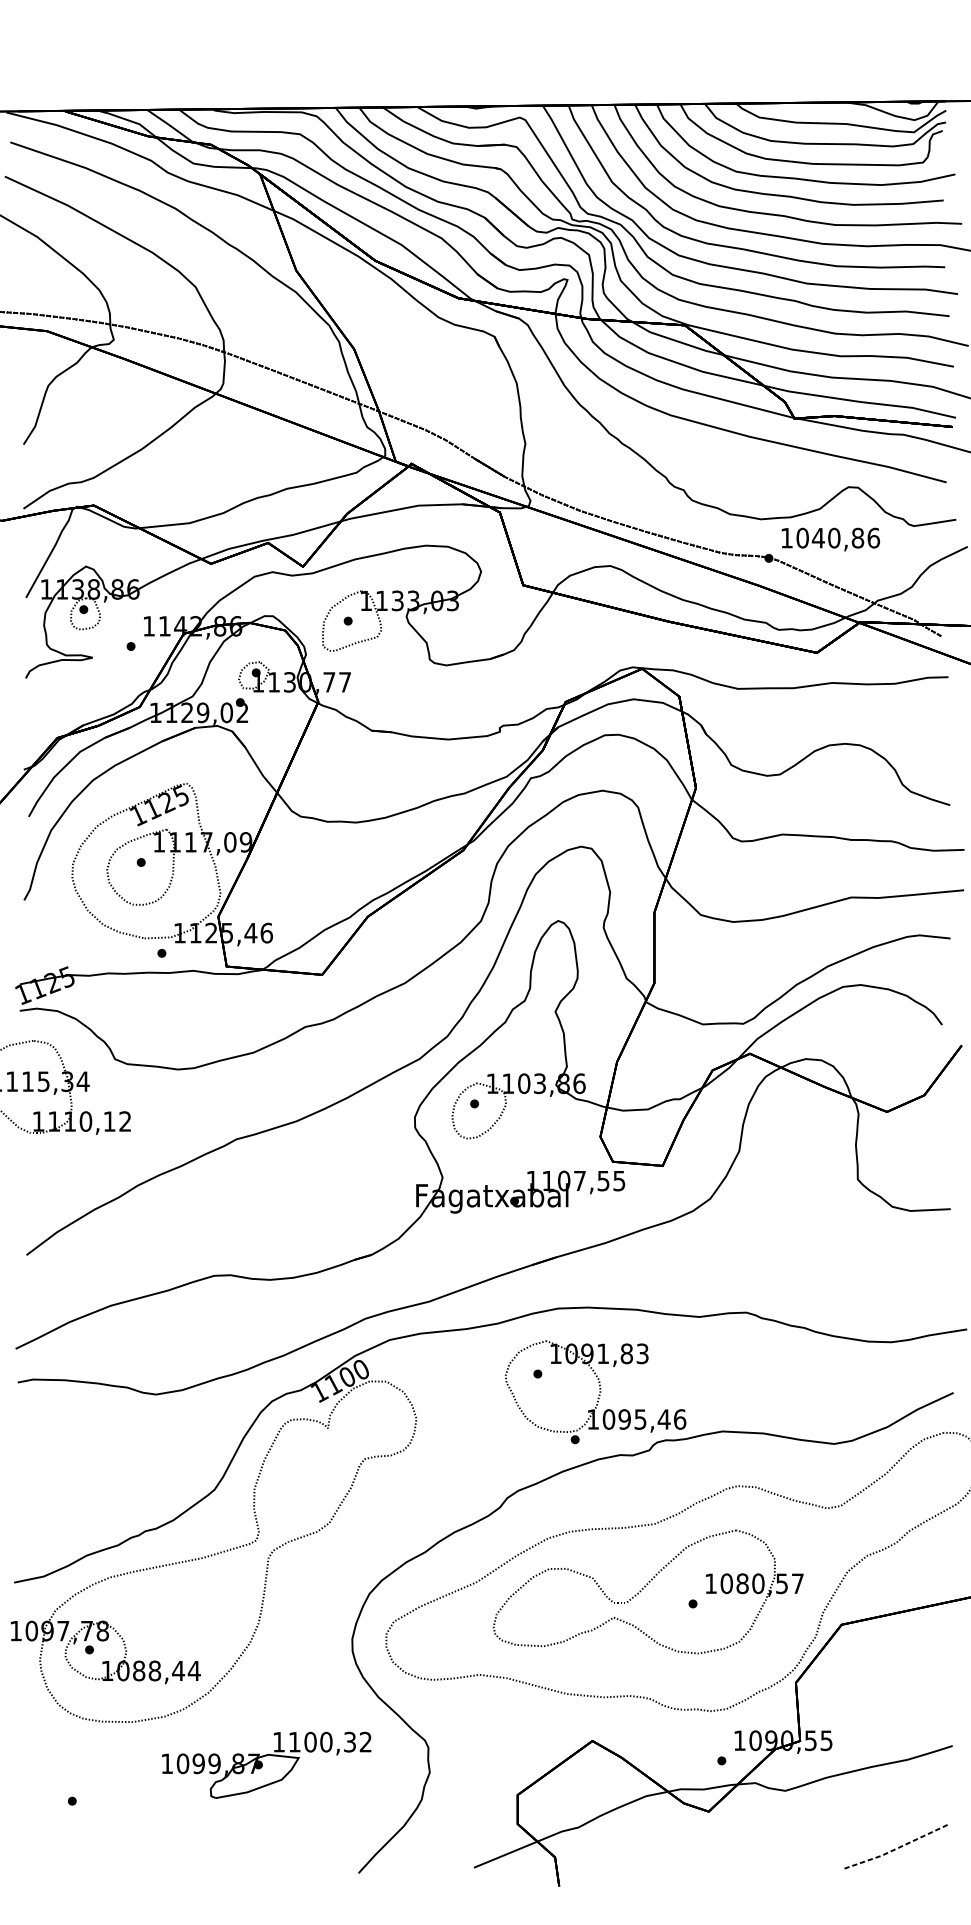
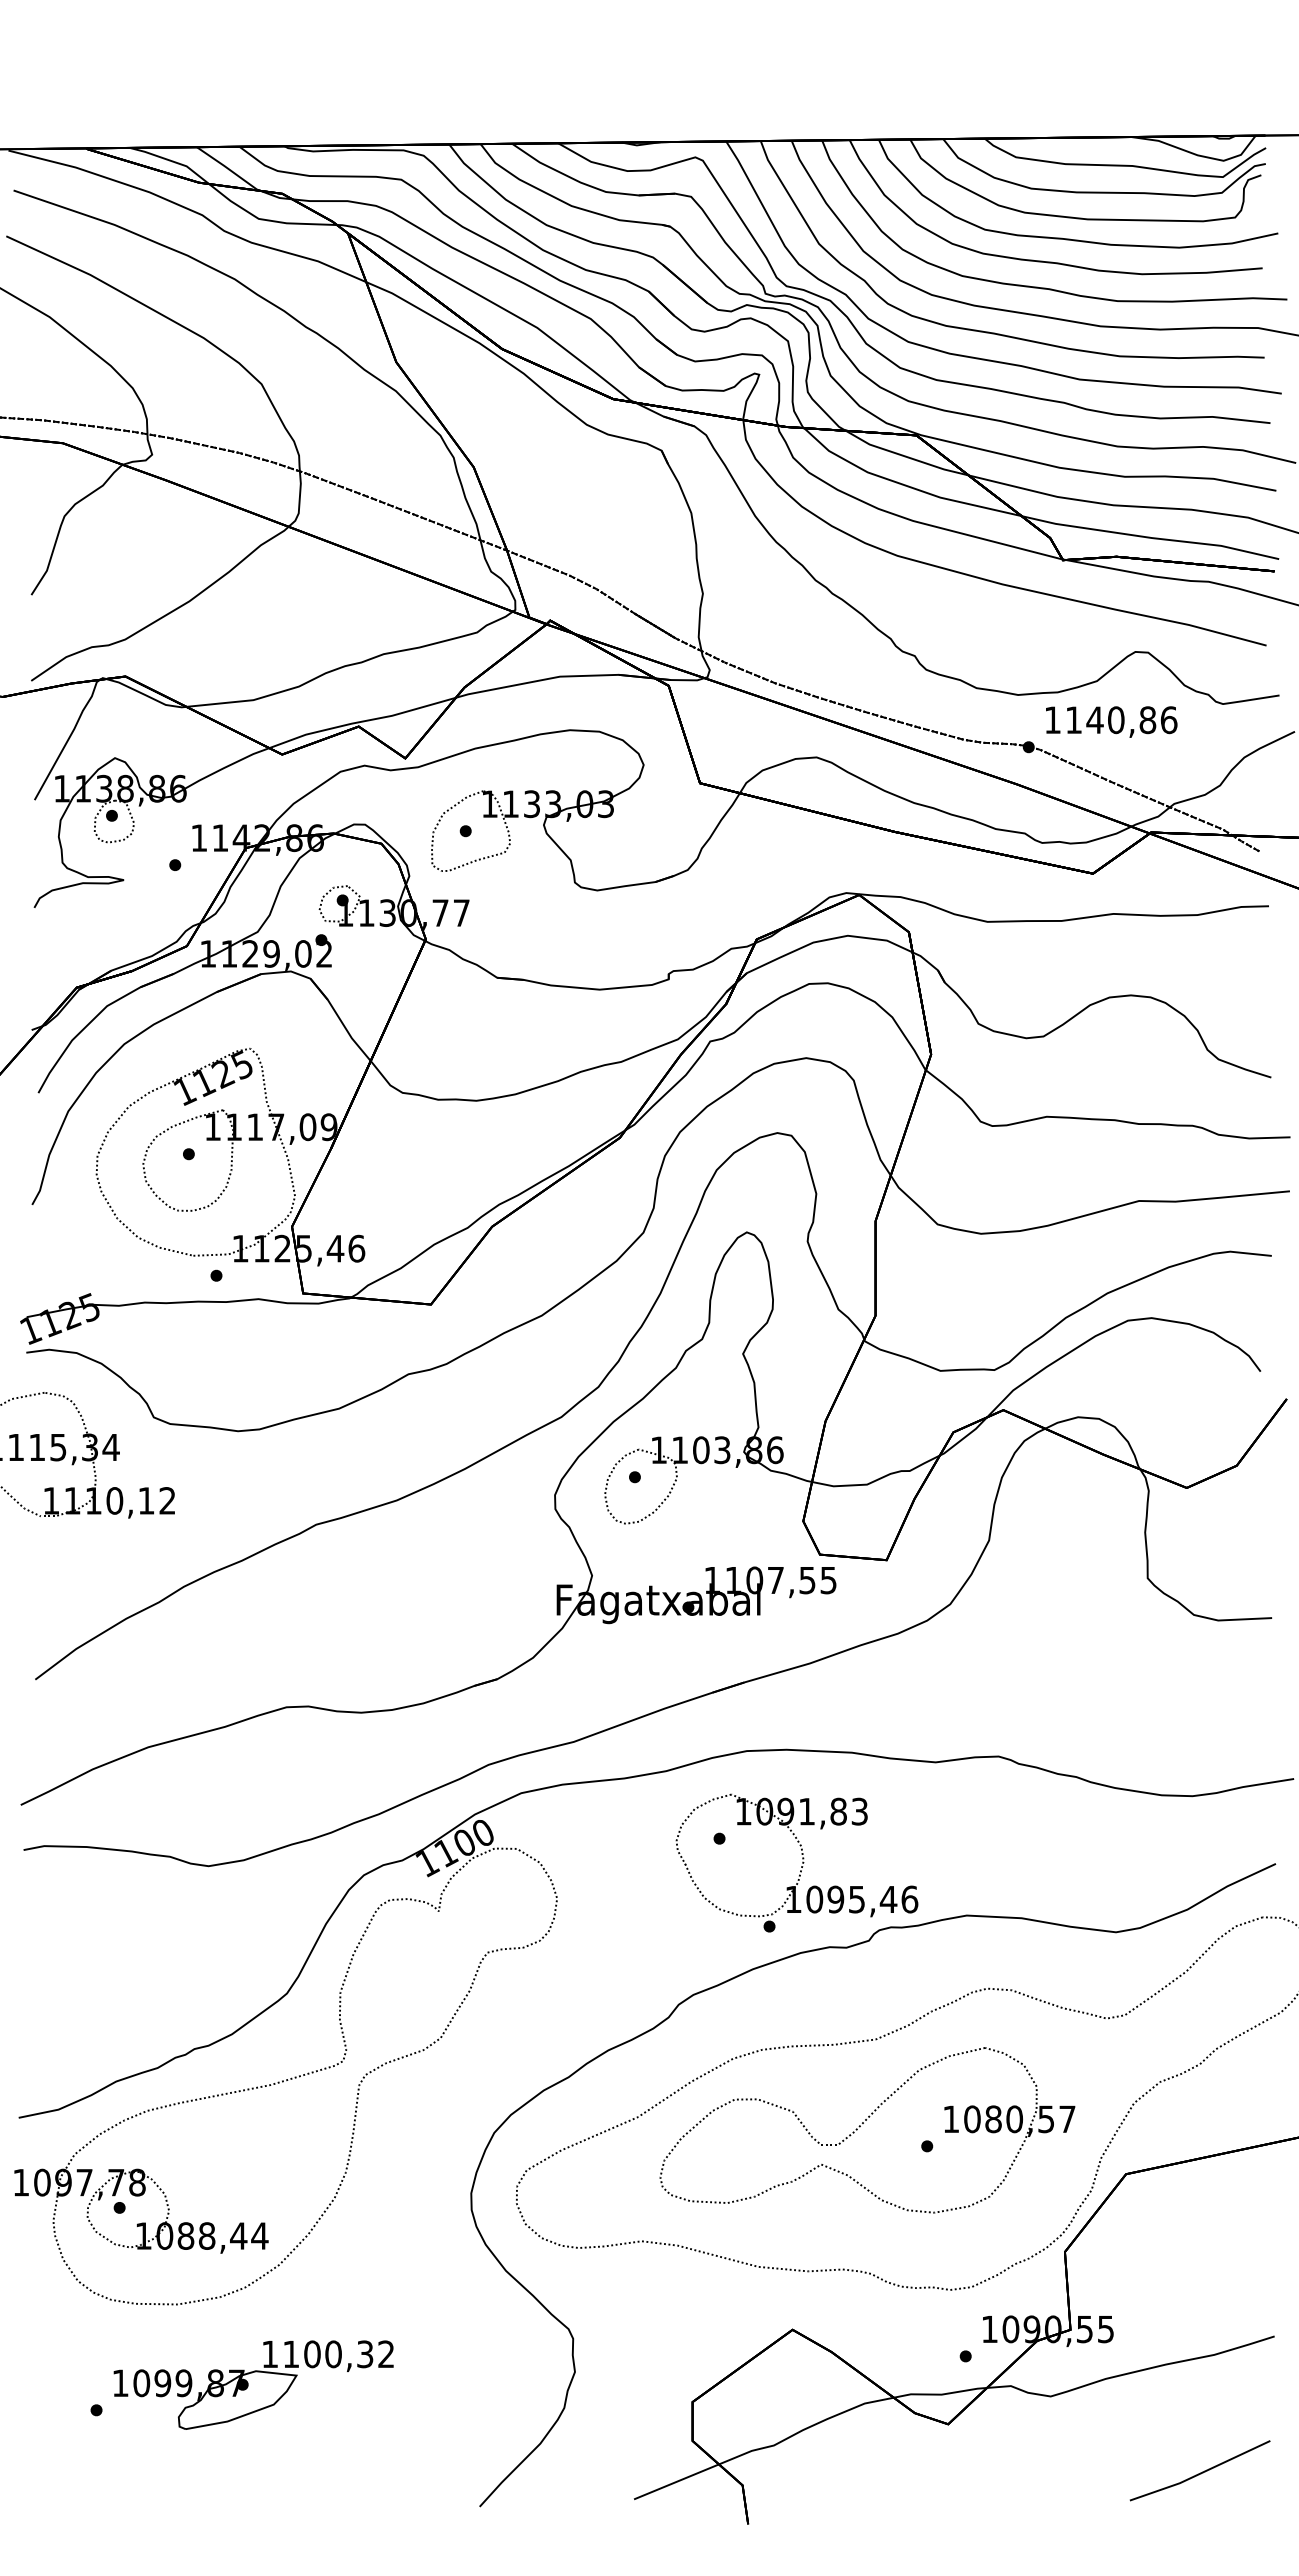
text: (802, 538) -> (1073, 720), 1040,86 -> 1140,86
part: (266, 1764) -> (253, 2384), moved
line: (897, 1848) -> (1200, 2473), dashed -> solid

